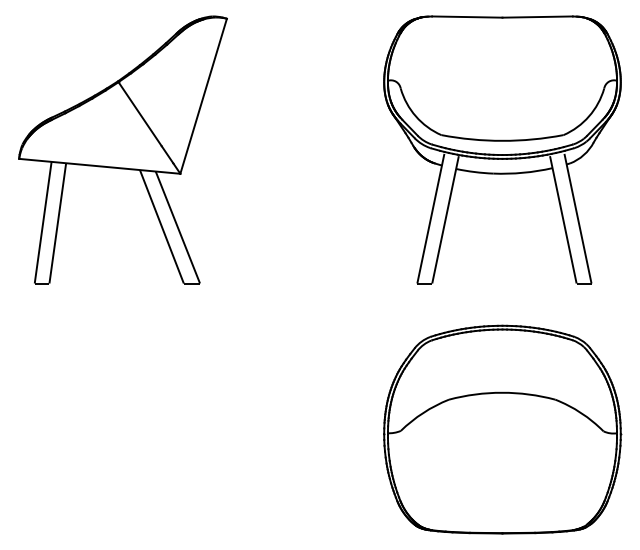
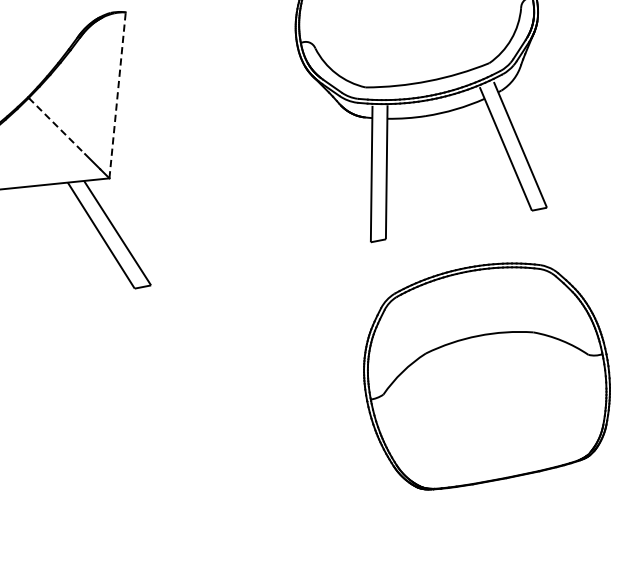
line: (203, 96) -> (117, 95), solid -> dashed
line: (140, 114) -> (57, 126), solid -> dashed

